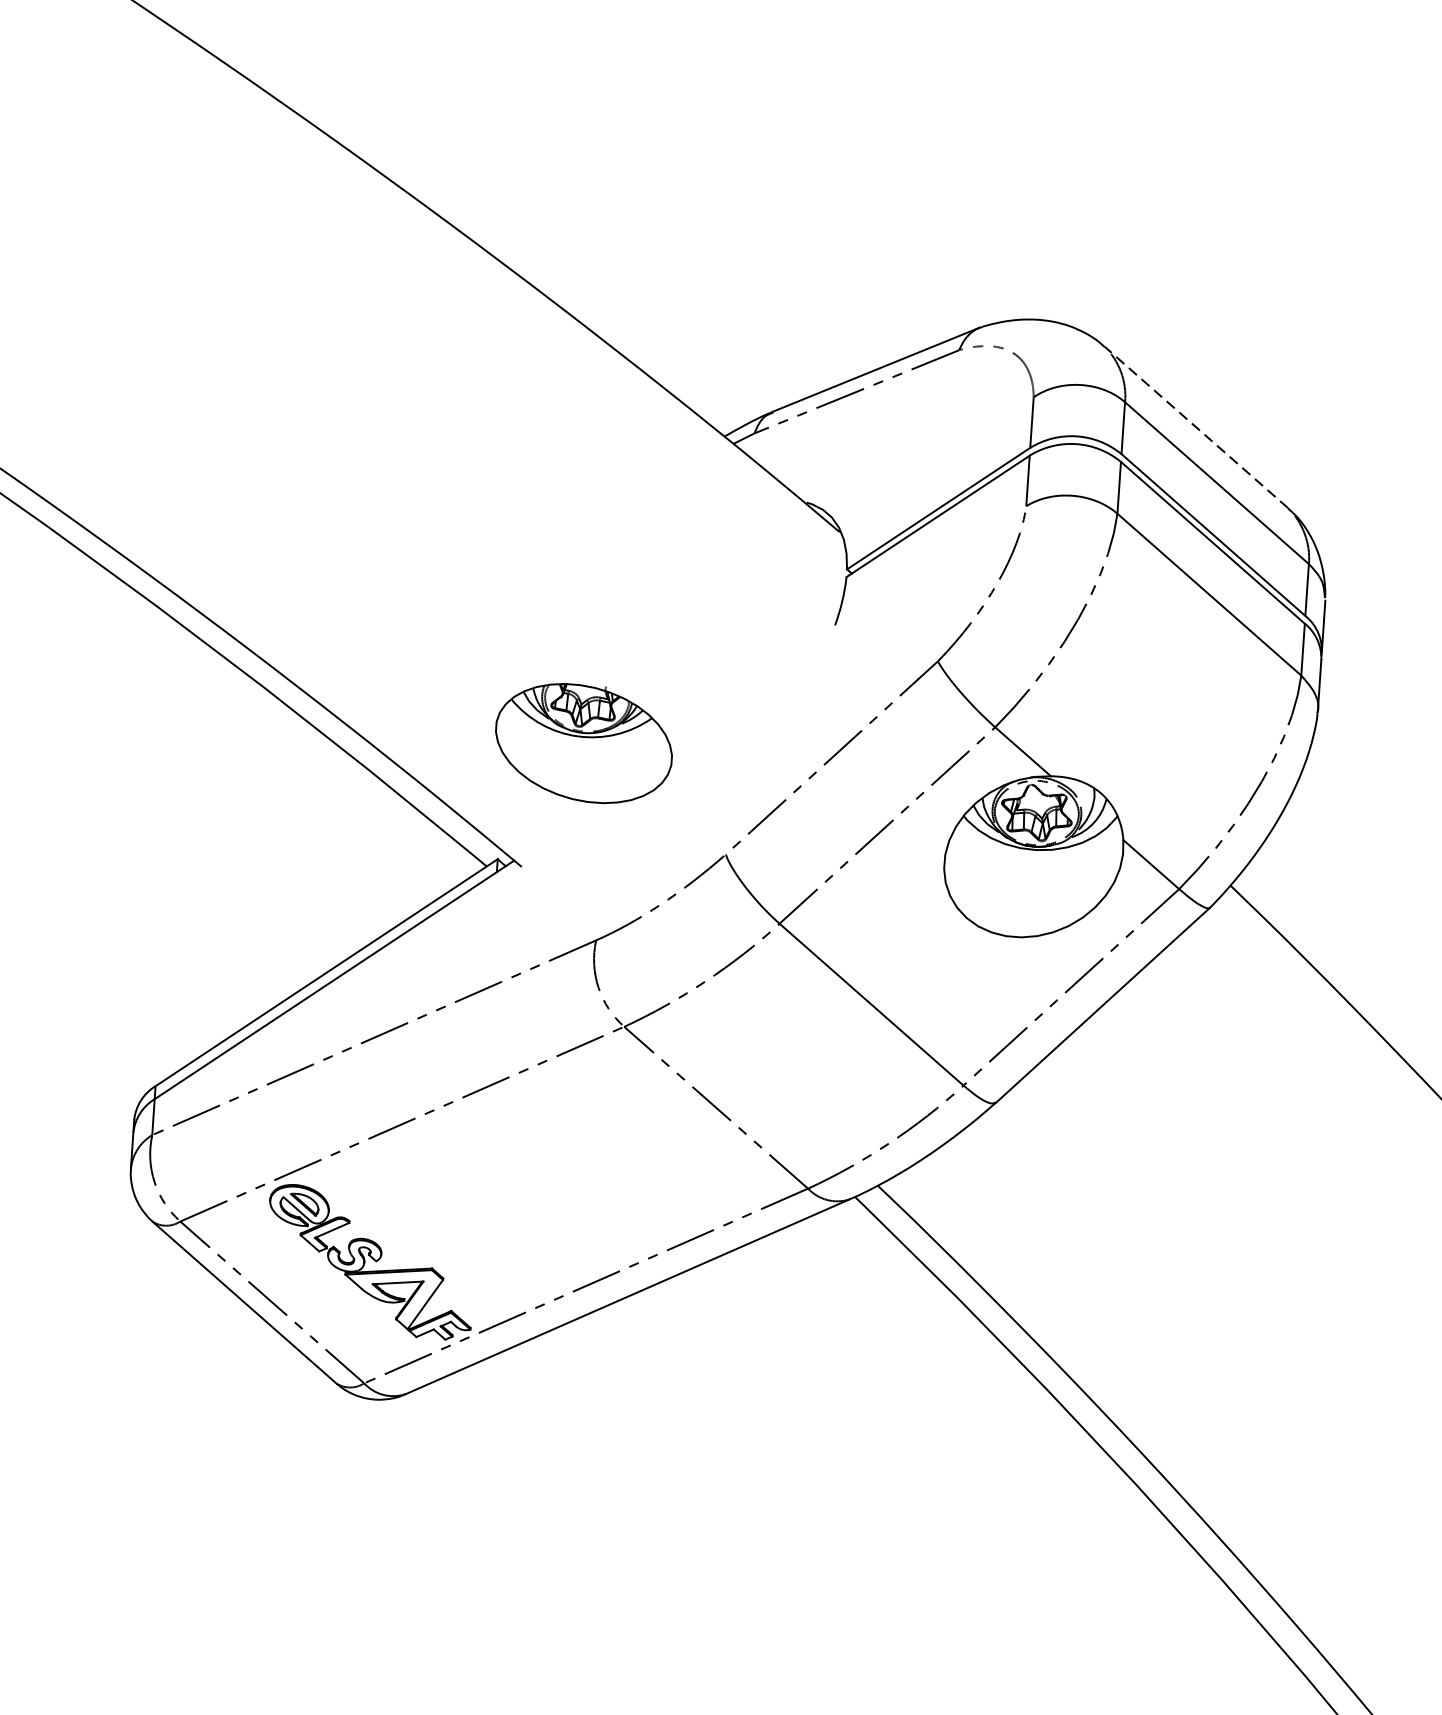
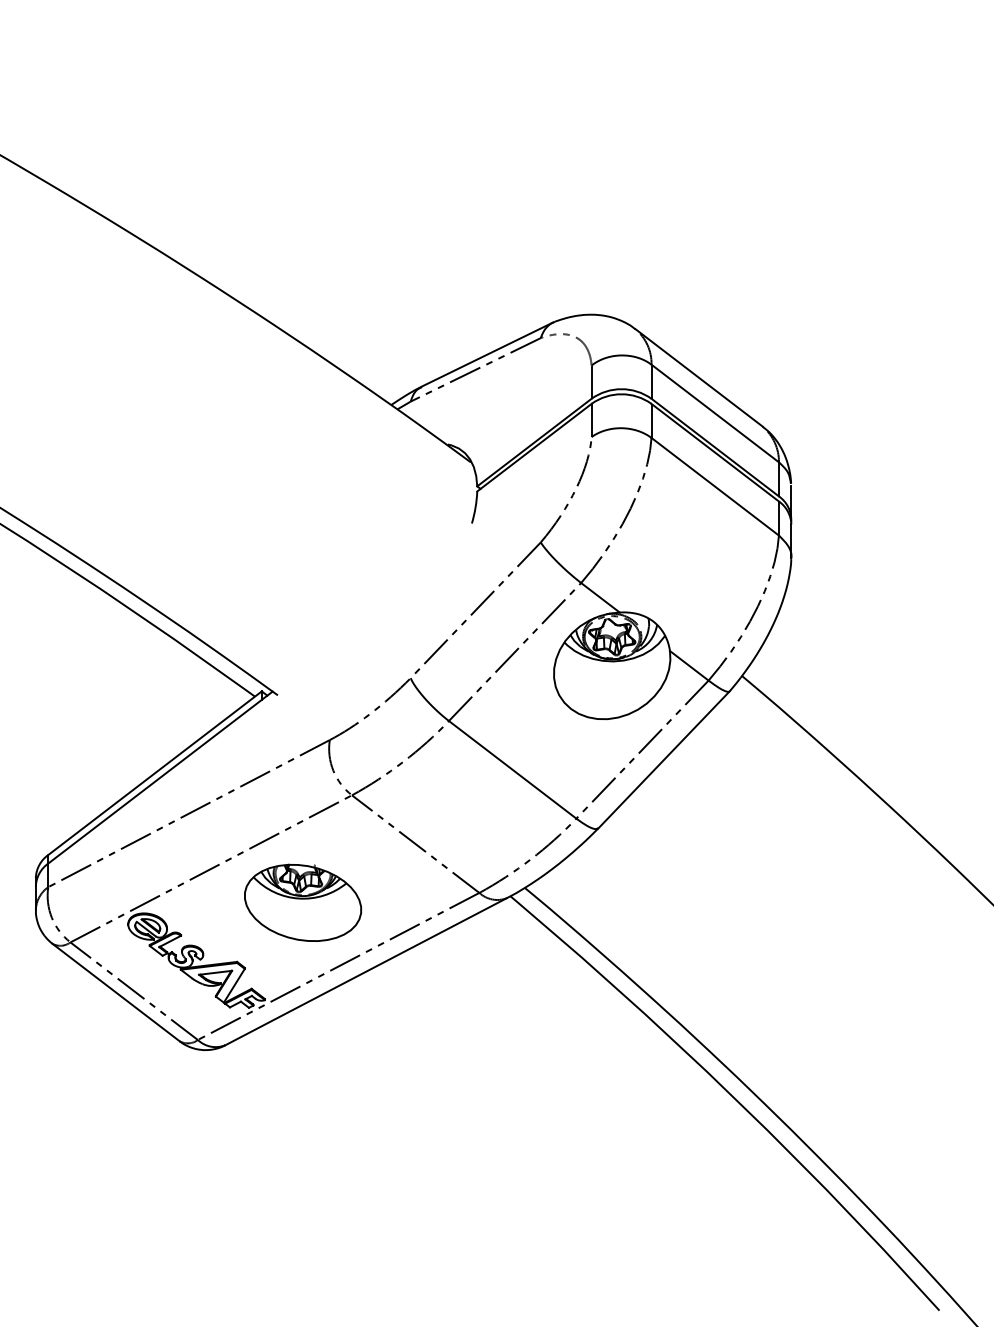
line: (1195, 426) -> (698, 377), dashed -> solid
part: (583, 742) -> (302, 902), moved

